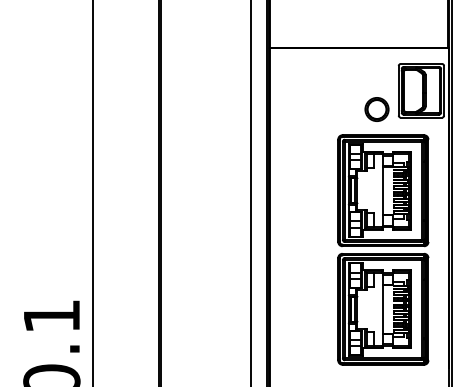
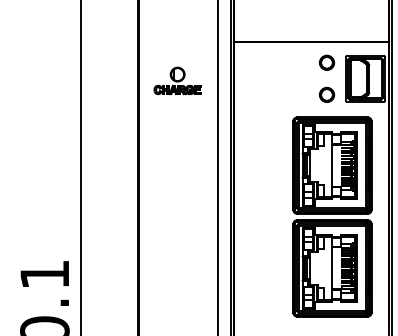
part: (376, 71) -> (326, 62), added
part: (204, 92) -> (177, 80), added
part: (376, 108) -> (326, 94), size x0.71

